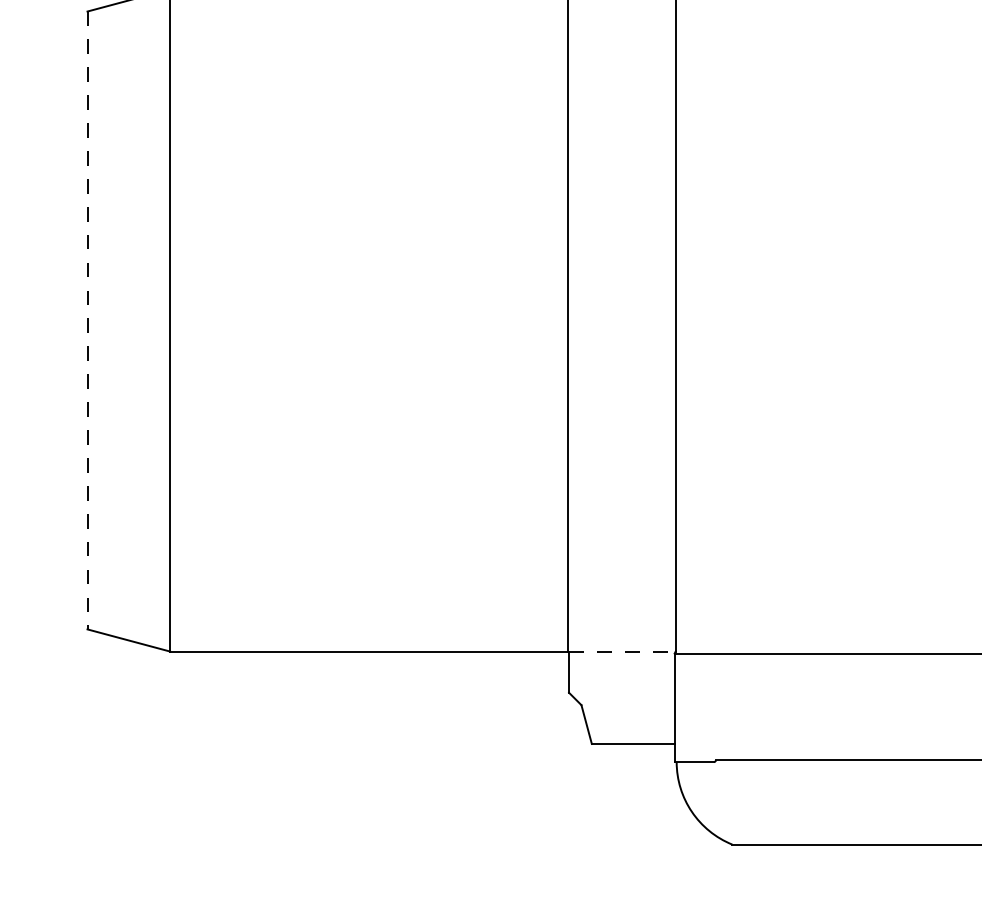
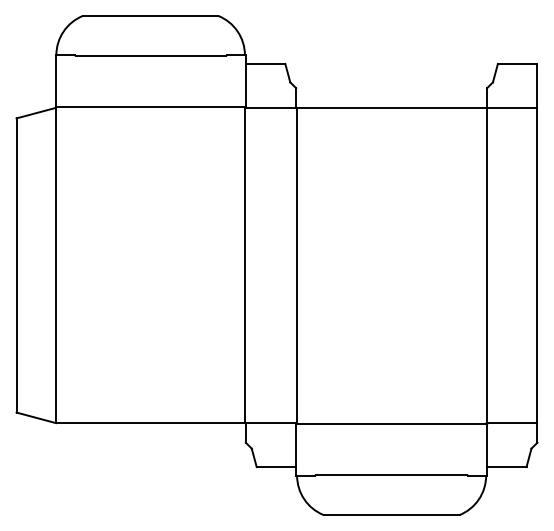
line: (87, 320) -> (16, 265), dashed -> solid
line: (622, 652) -> (271, 423), dashed -> solid

